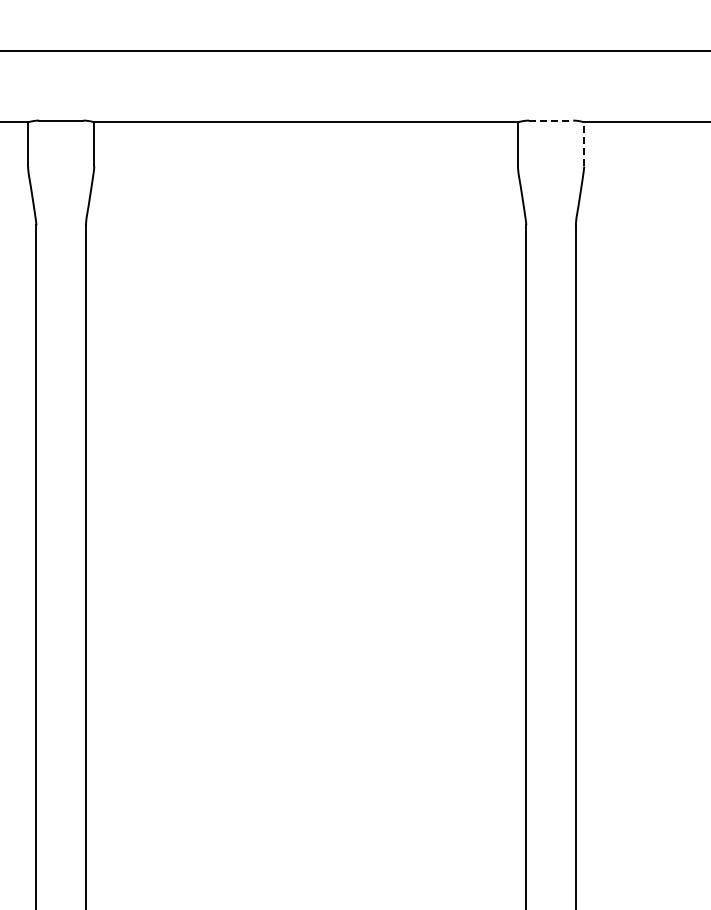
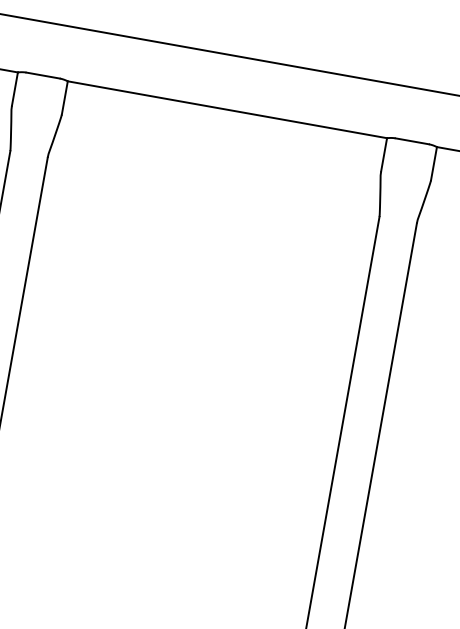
line: (551, 120) -> (412, 141), dashed -> solid
line: (584, 143) -> (434, 163), dashed -> solid

